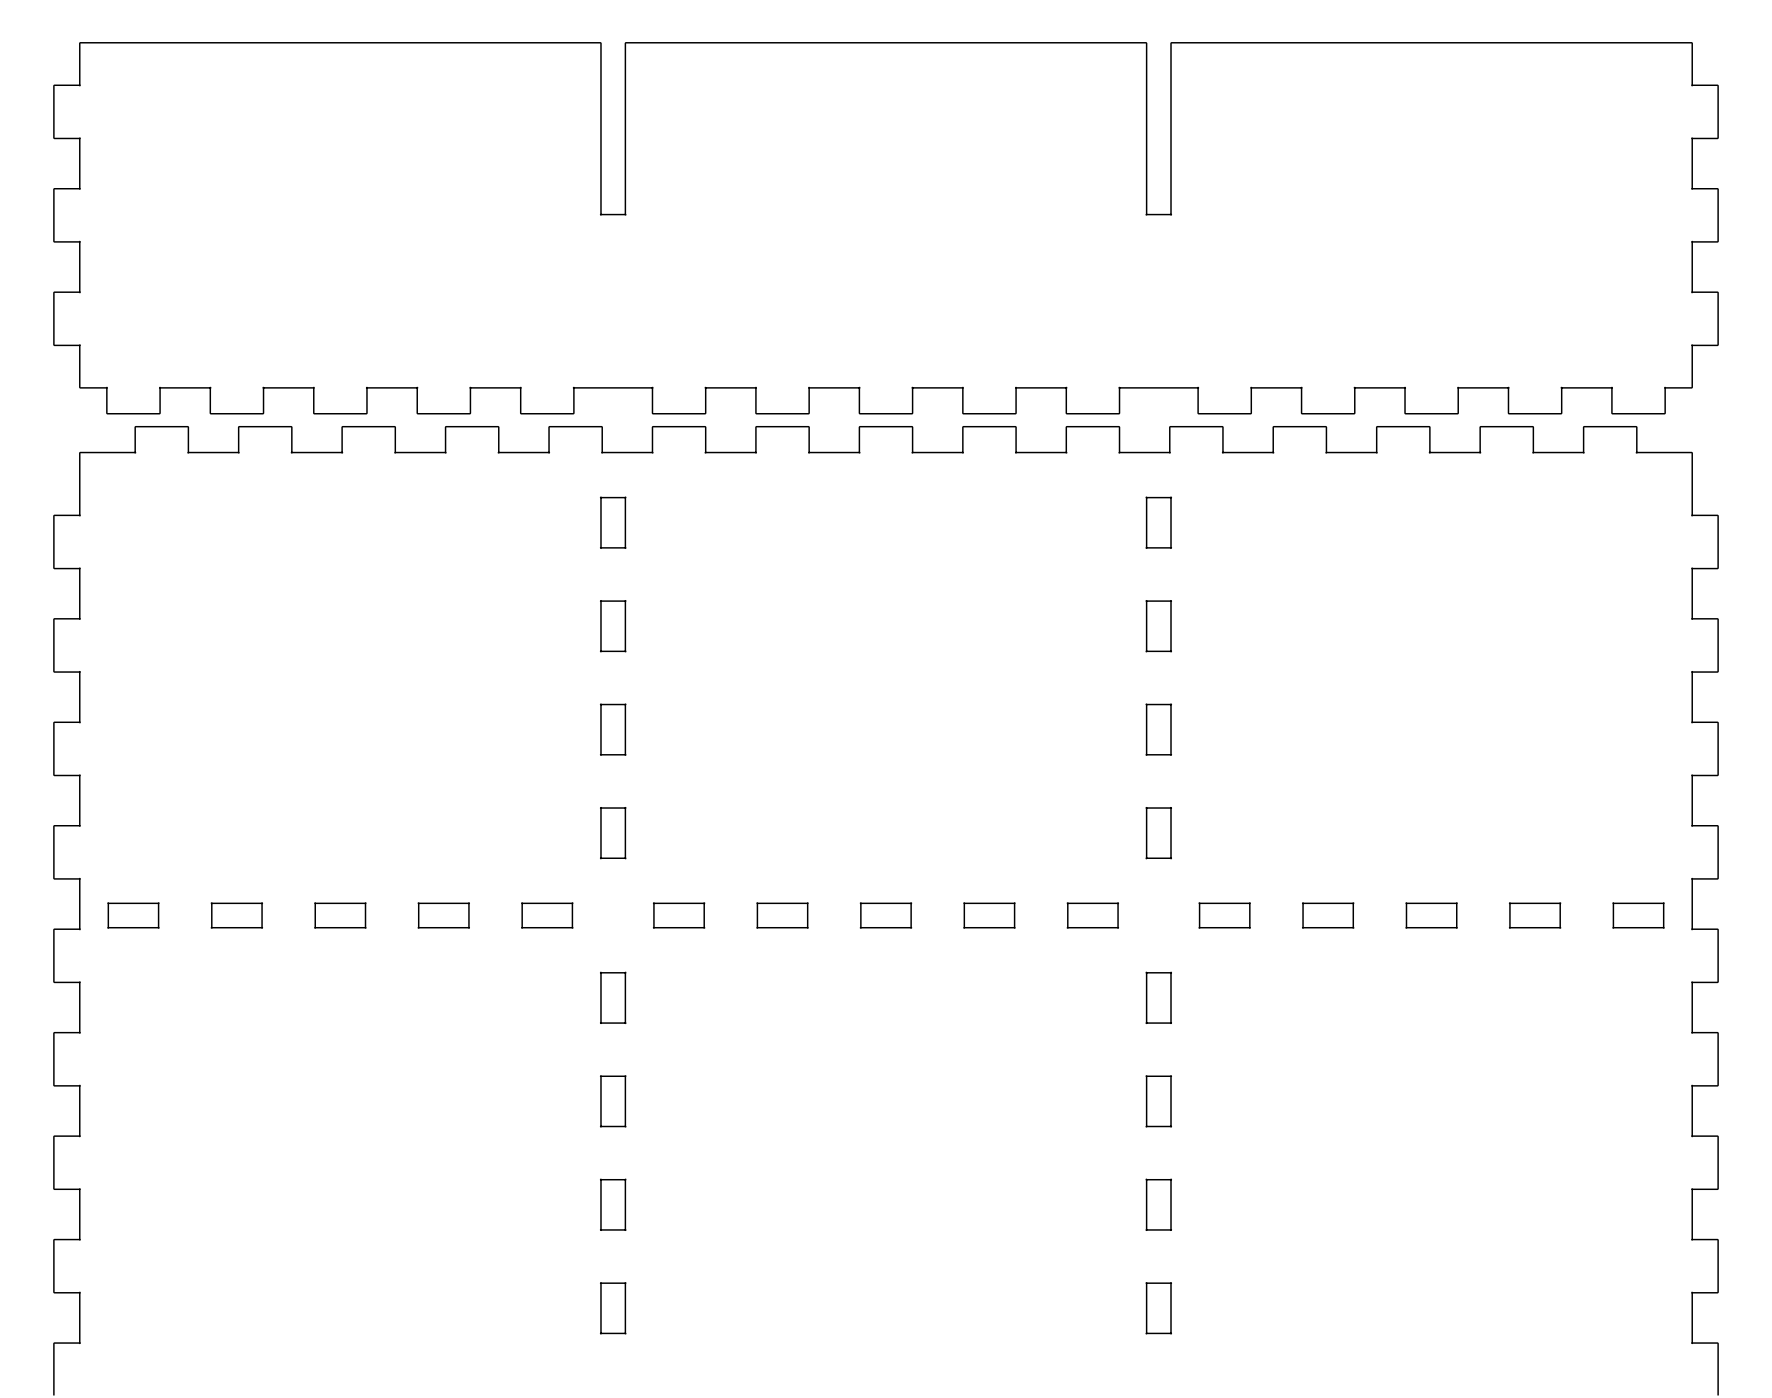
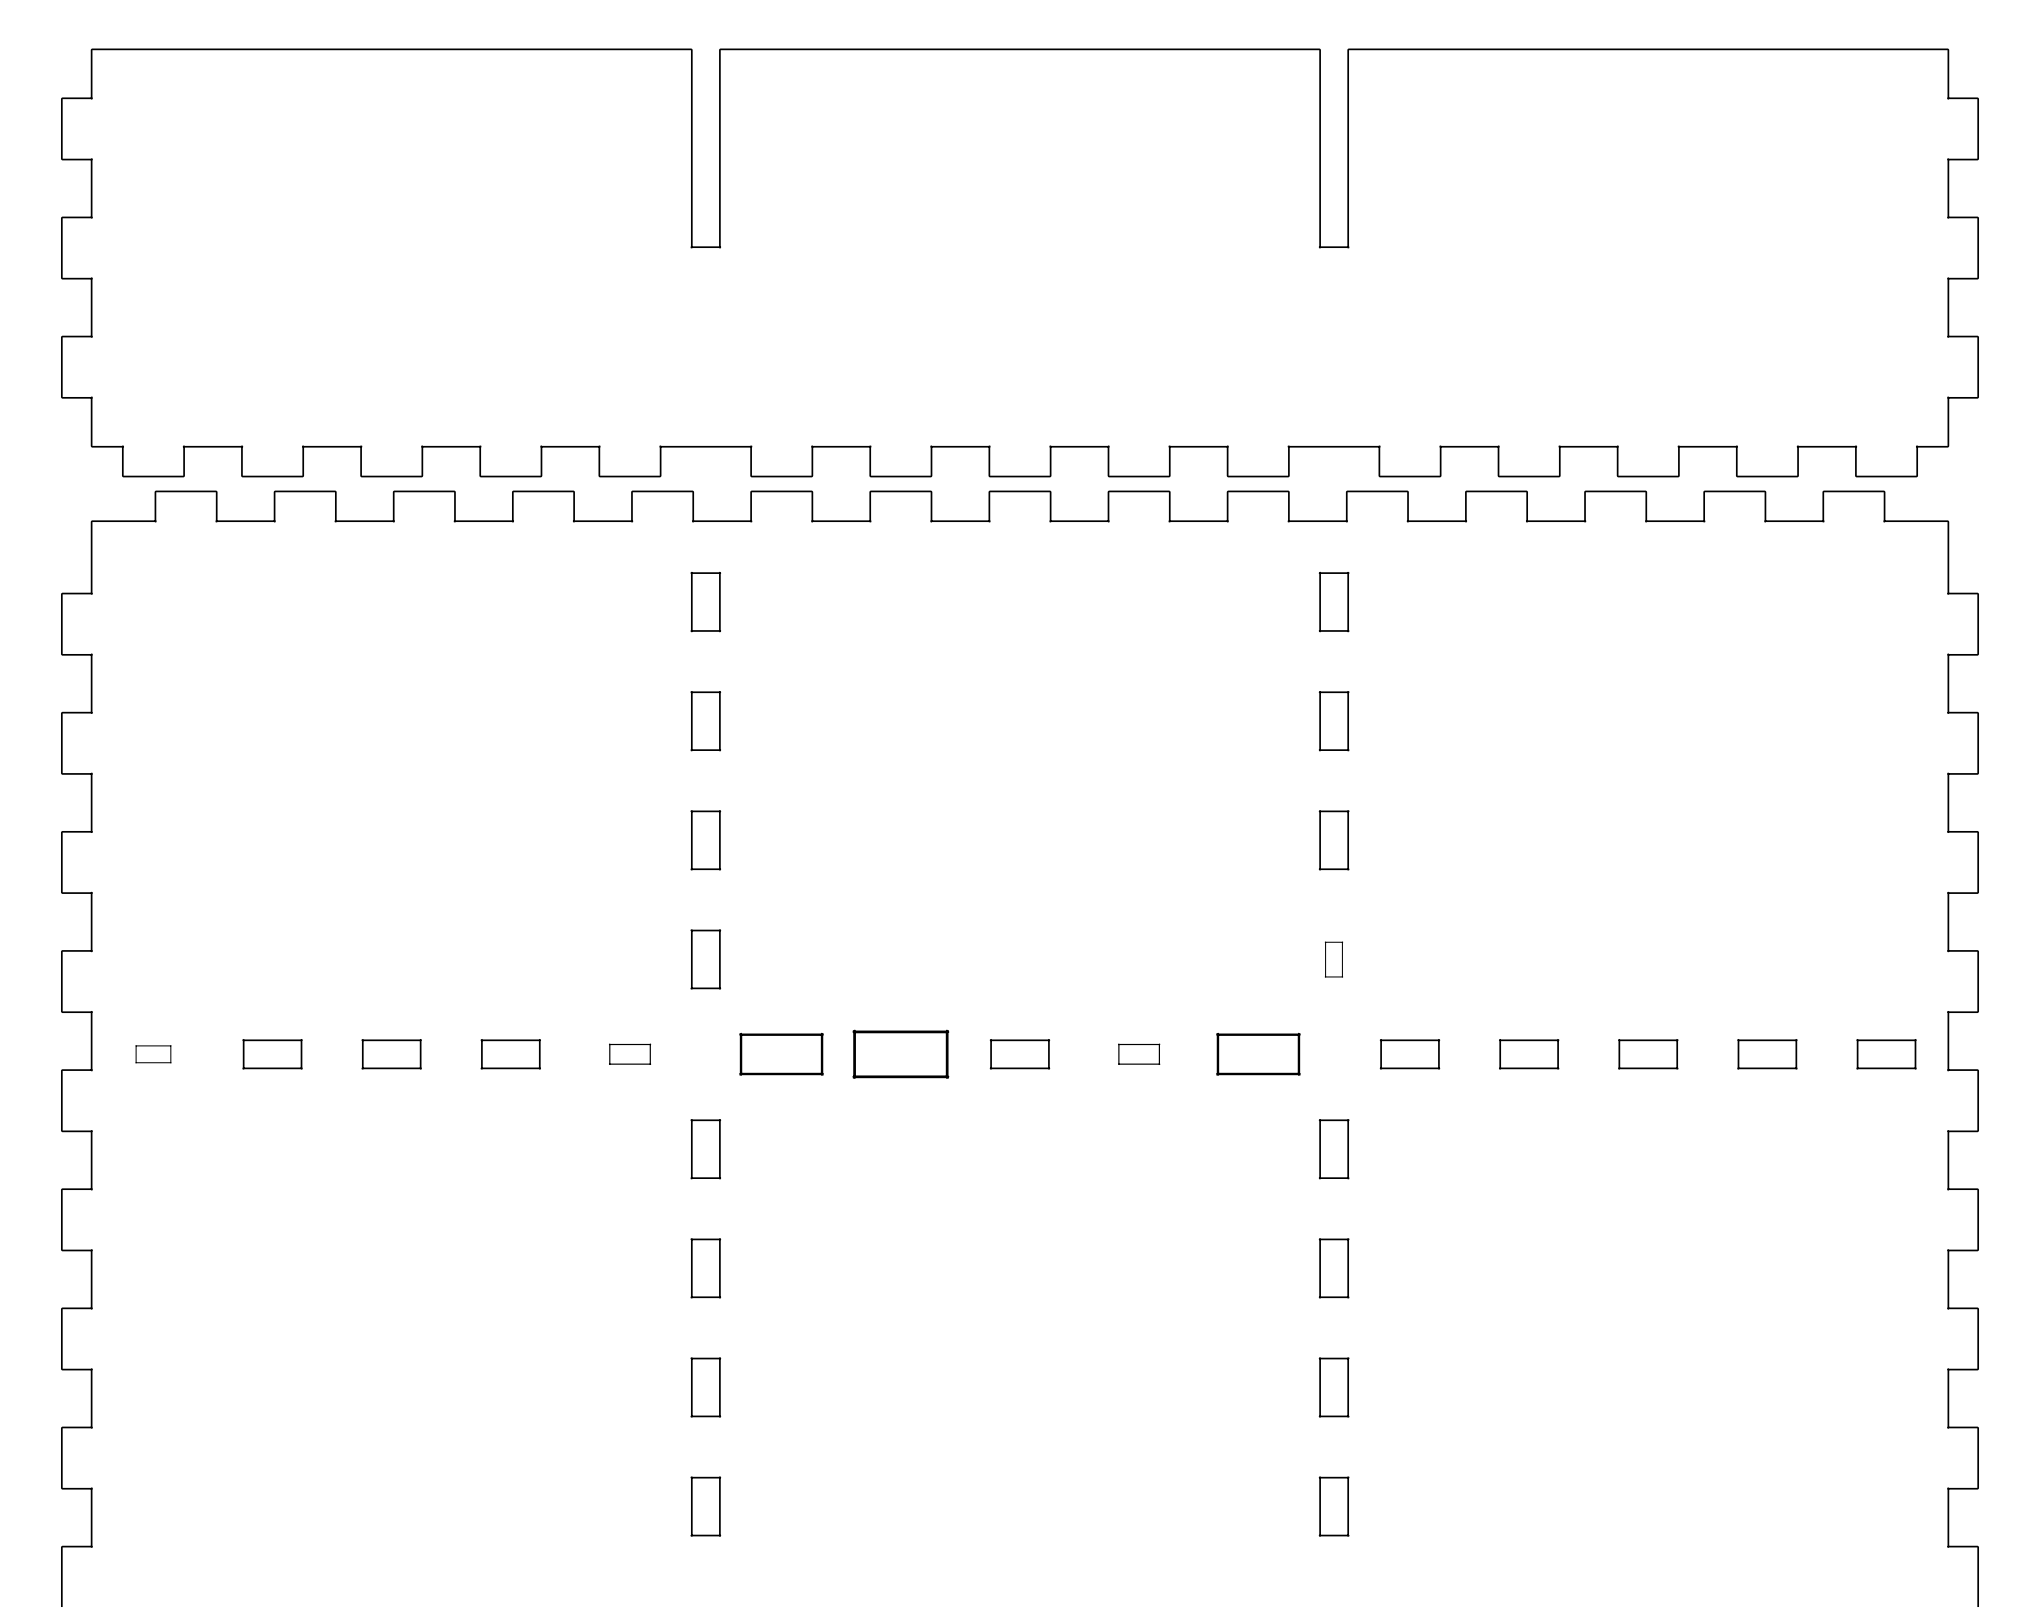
part: (1158, 833) -> (1333, 959), size x0.6
part: (133, 915) -> (153, 1054), size x0.6
part: (547, 915) -> (630, 1054), size x0.7
part: (679, 915) -> (782, 1054), size x1.4
part: (782, 915) -> (900, 1054), size x1.6
part: (989, 915) -> (1139, 1054), size x0.7
part: (1092, 915) -> (1257, 1054), size x1.4

